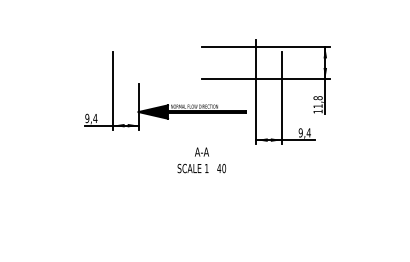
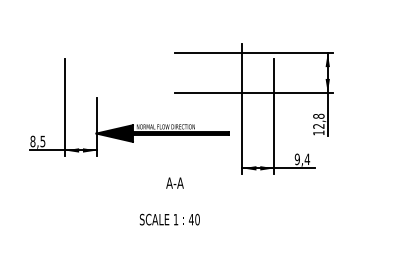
text: (317, 106) -> (318, 126), 11,8 -> 12,8
text: (91, 118) -> (38, 141), 9,4 -> 8,5
text: (201, 168) -> (169, 219), moved

